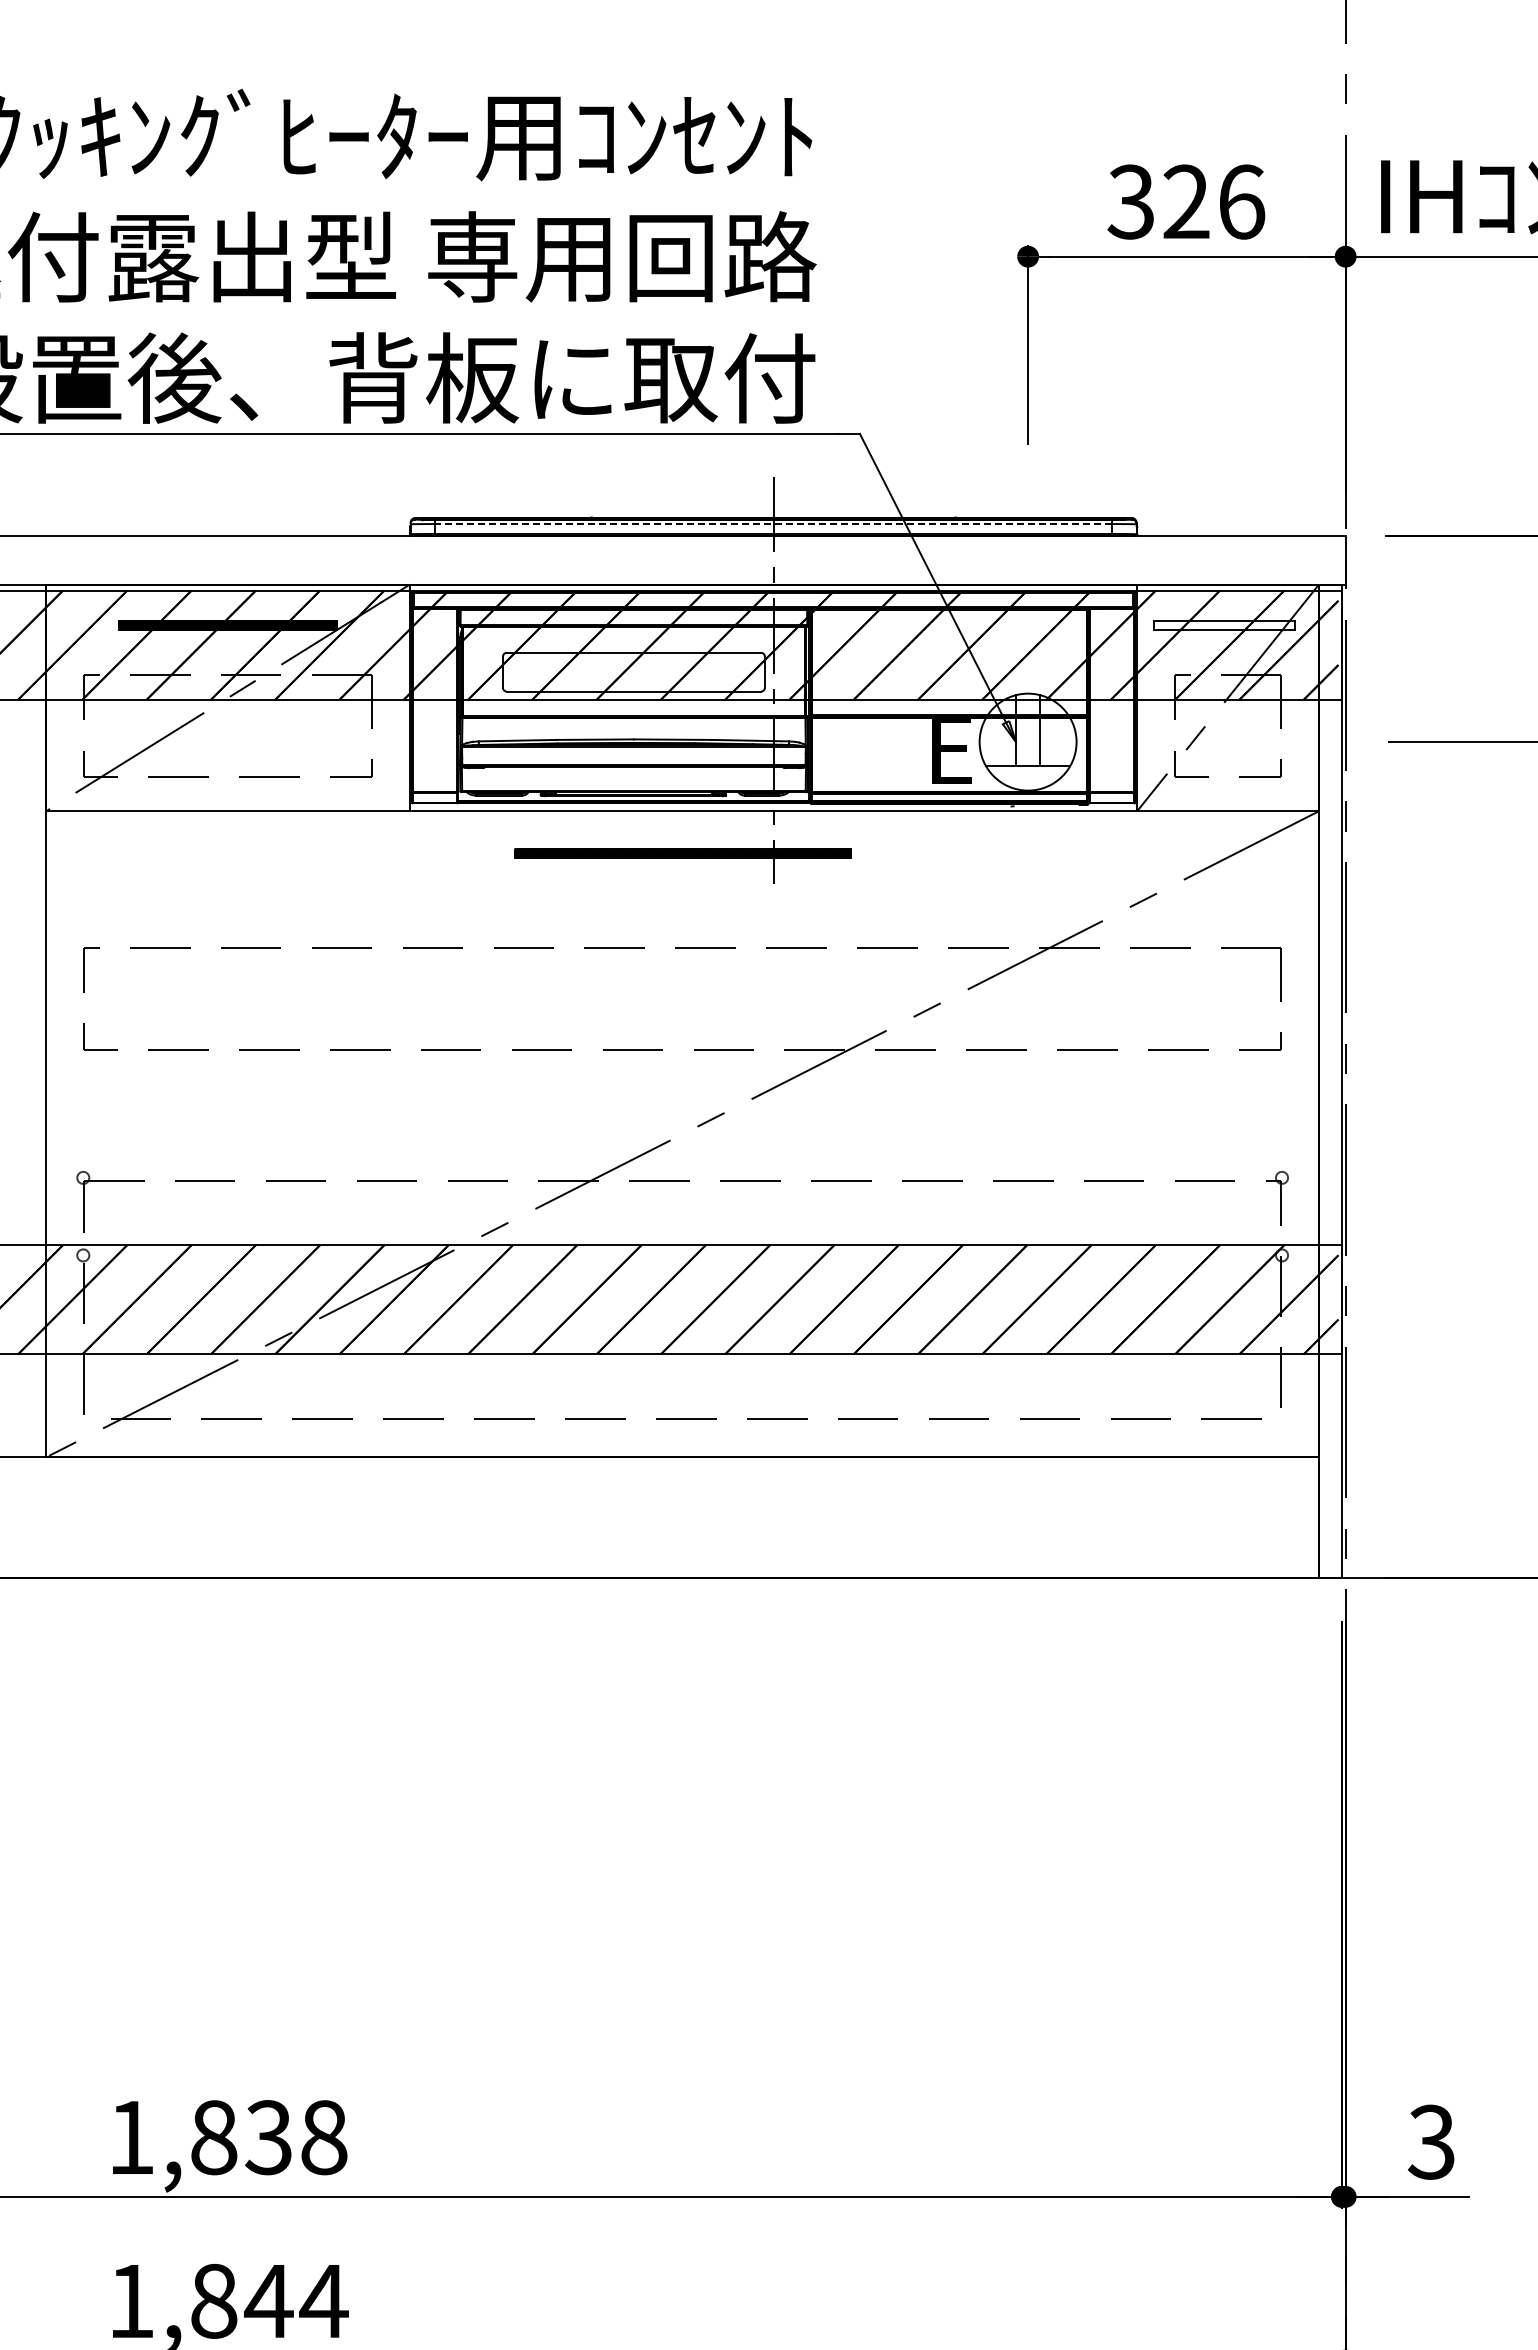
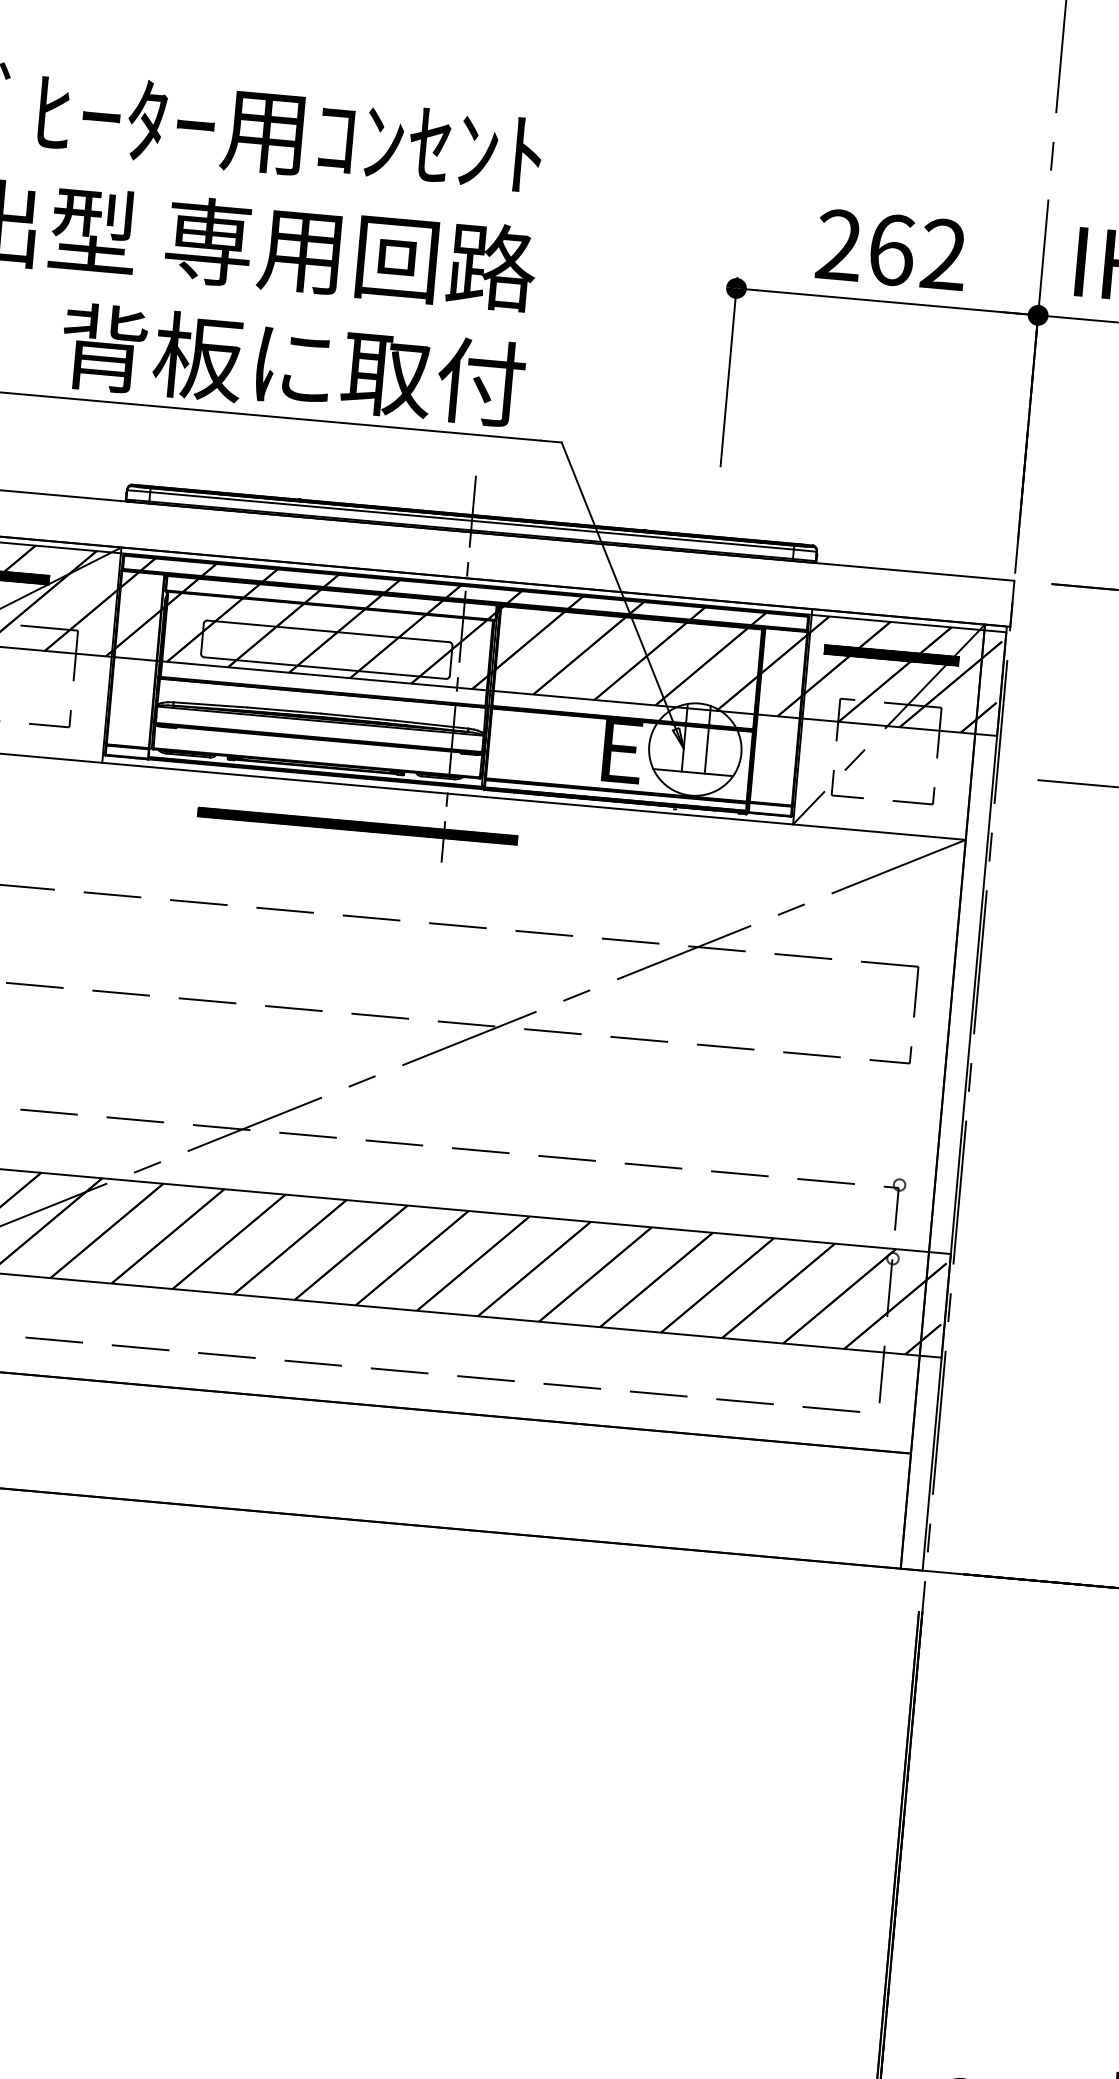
text: (1186, 201) -> (891, 249), 326 -> 262
line: (773, 524) -> (471, 521), dashed -> solid
hatch: (1224, 625) -> (891, 655), added

